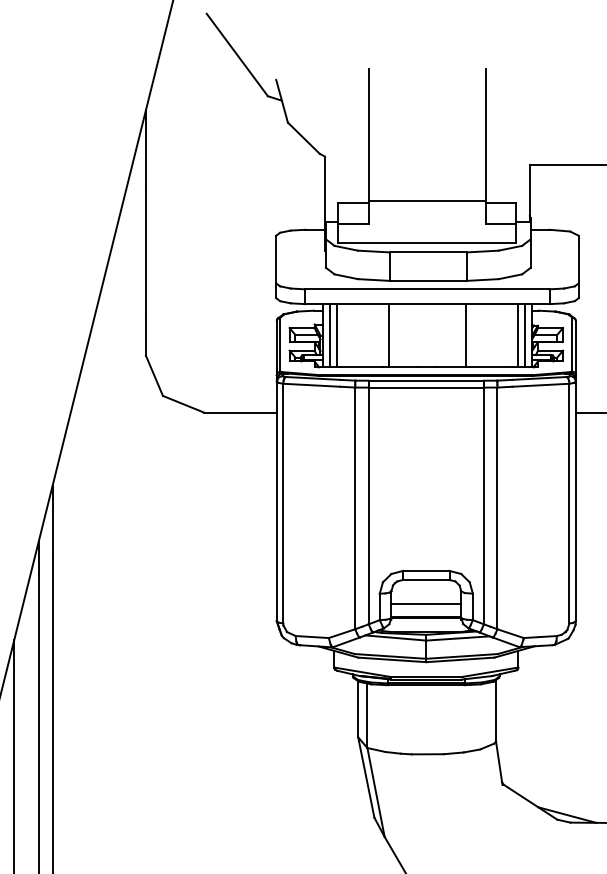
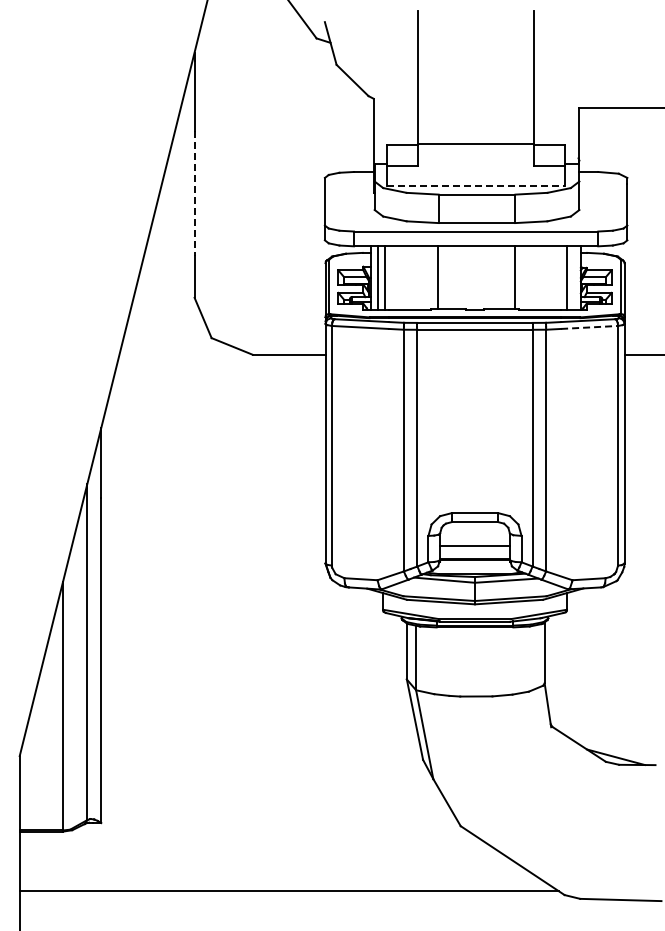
line: (427, 243) -> (476, 185), solid -> dashed
line: (145, 251) -> (194, 193), solid -> dashed
line: (524, 335) -> (573, 277), removed
line: (540, 385) -> (589, 327), solid -> dashed

